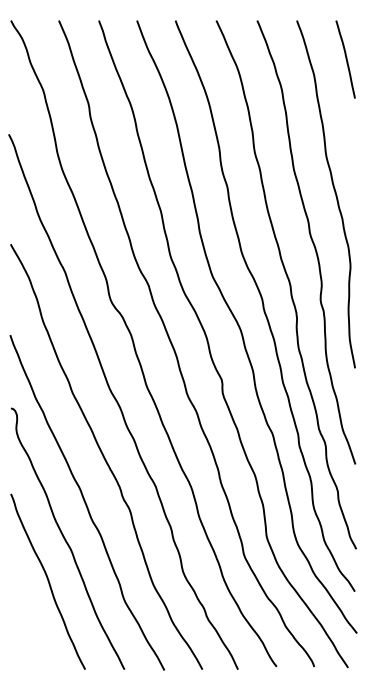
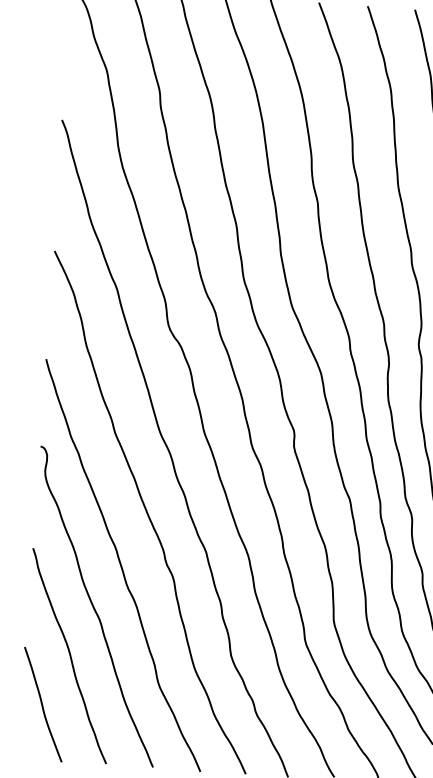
curve: (28, 623) -> (42, 704), added

